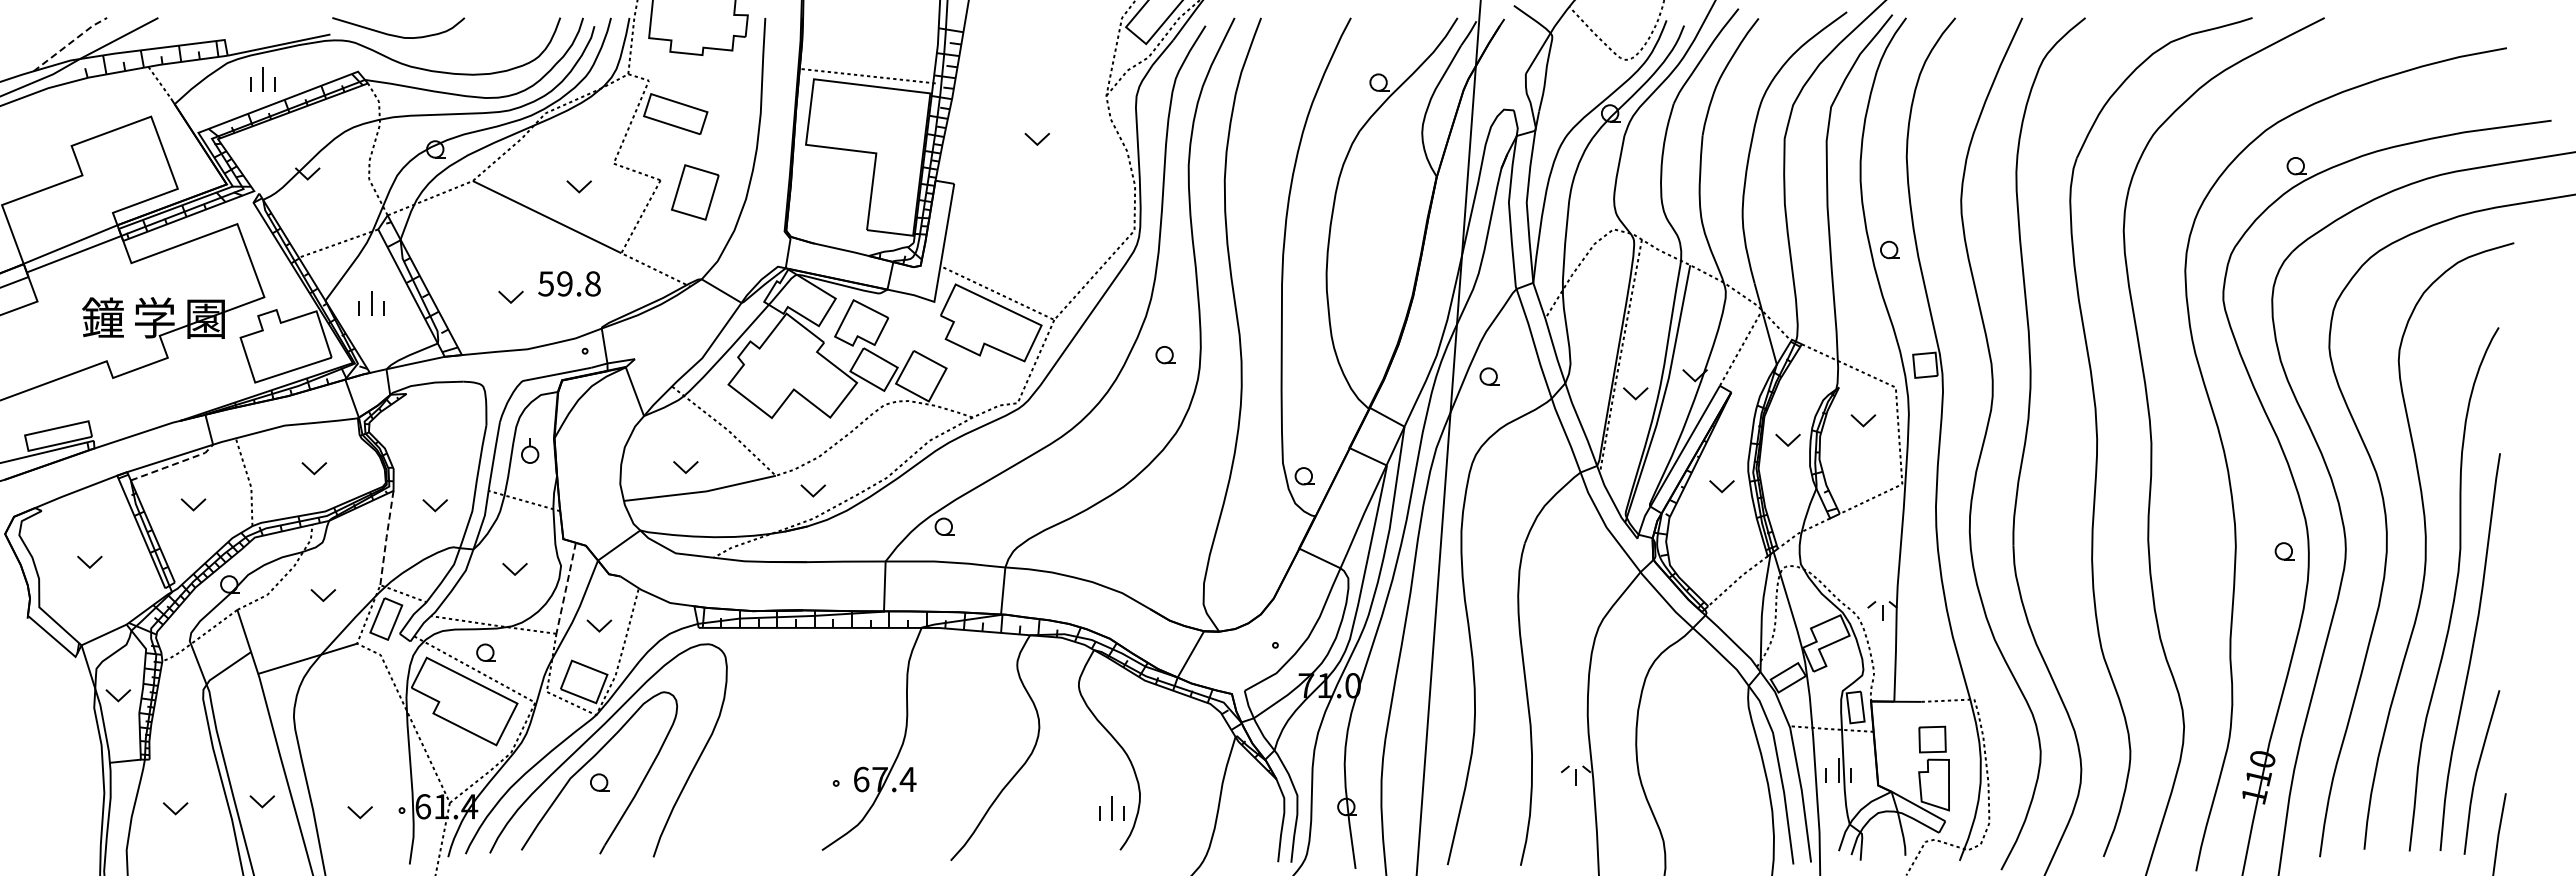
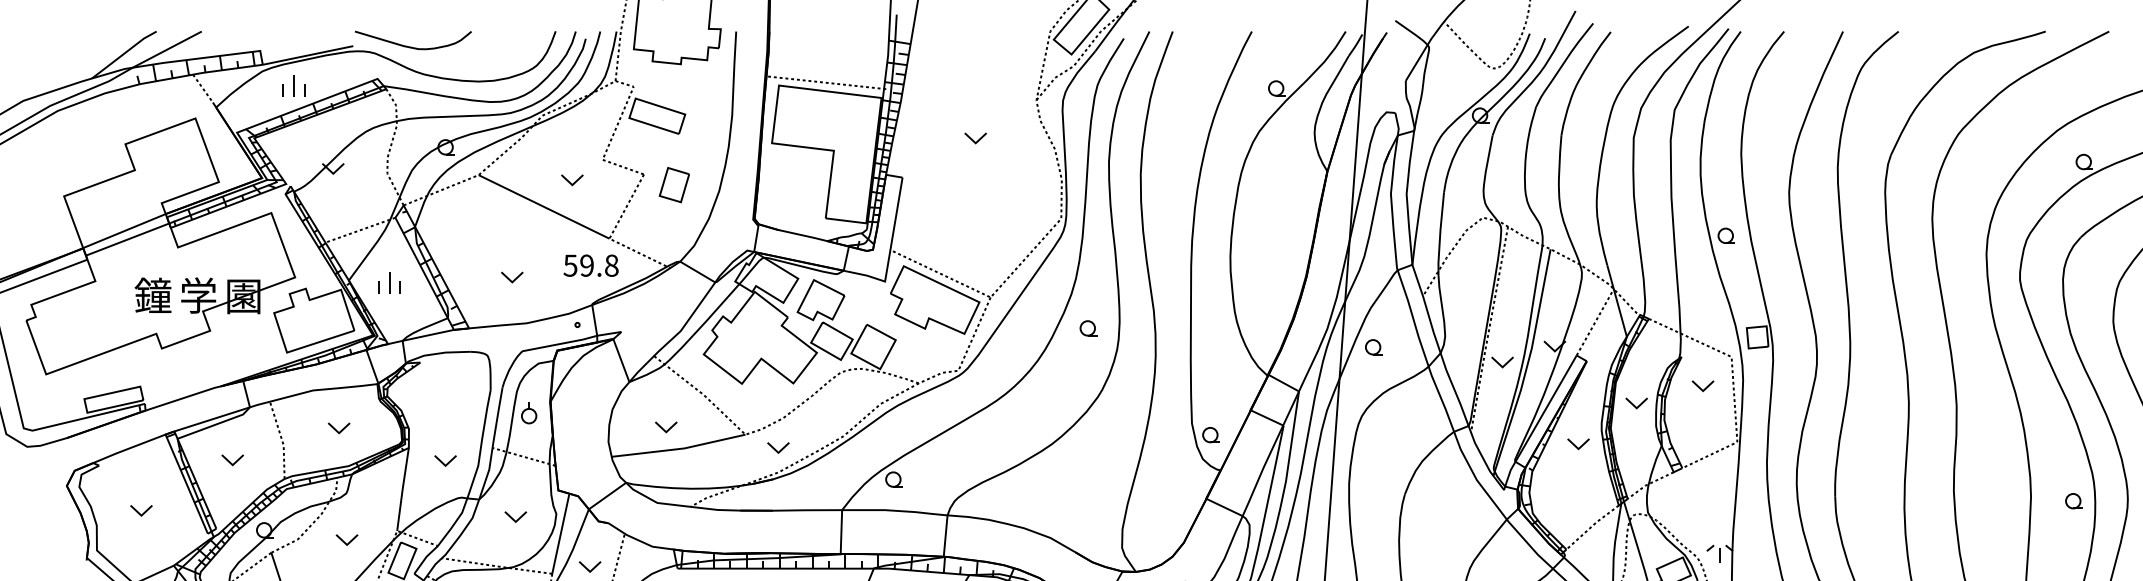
line: (70, 43) -> (124, 54), dashed -> solid
part: (694, 191) -> (673, 184), size x0.71
text: (569, 283) -> (591, 265), moved
line: (174, 464) -> (215, 424), dashed -> solid
line: (386, 537) -> (402, 489), dashed -> solid
line: (566, 588) -> (561, 533), dashed -> solid

